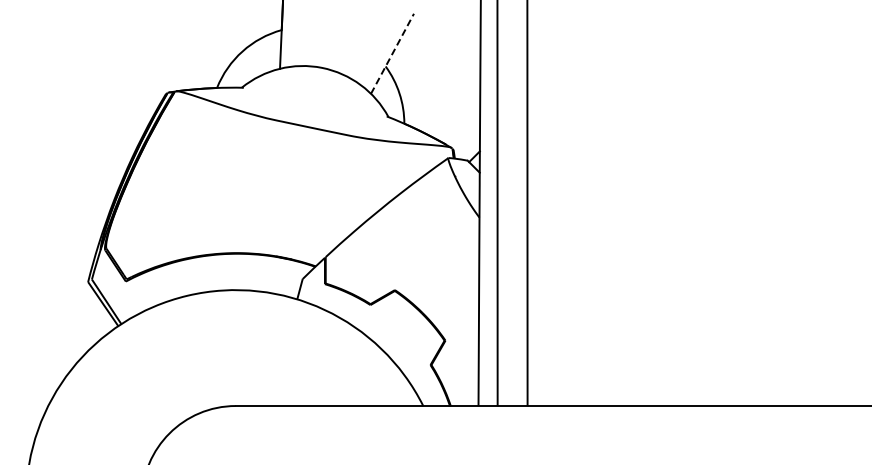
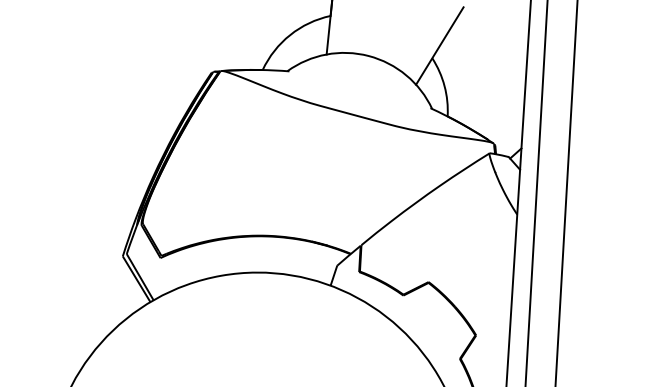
line: (392, 53) -> (439, 45), dashed -> solid

